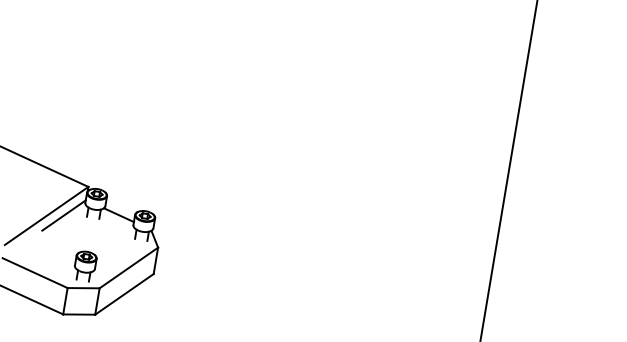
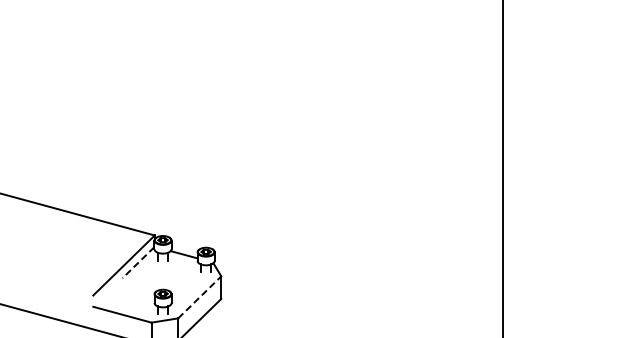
line: (63, 216) -> (138, 263), solid -> dashed
line: (129, 268) -> (200, 297), solid -> dashed

